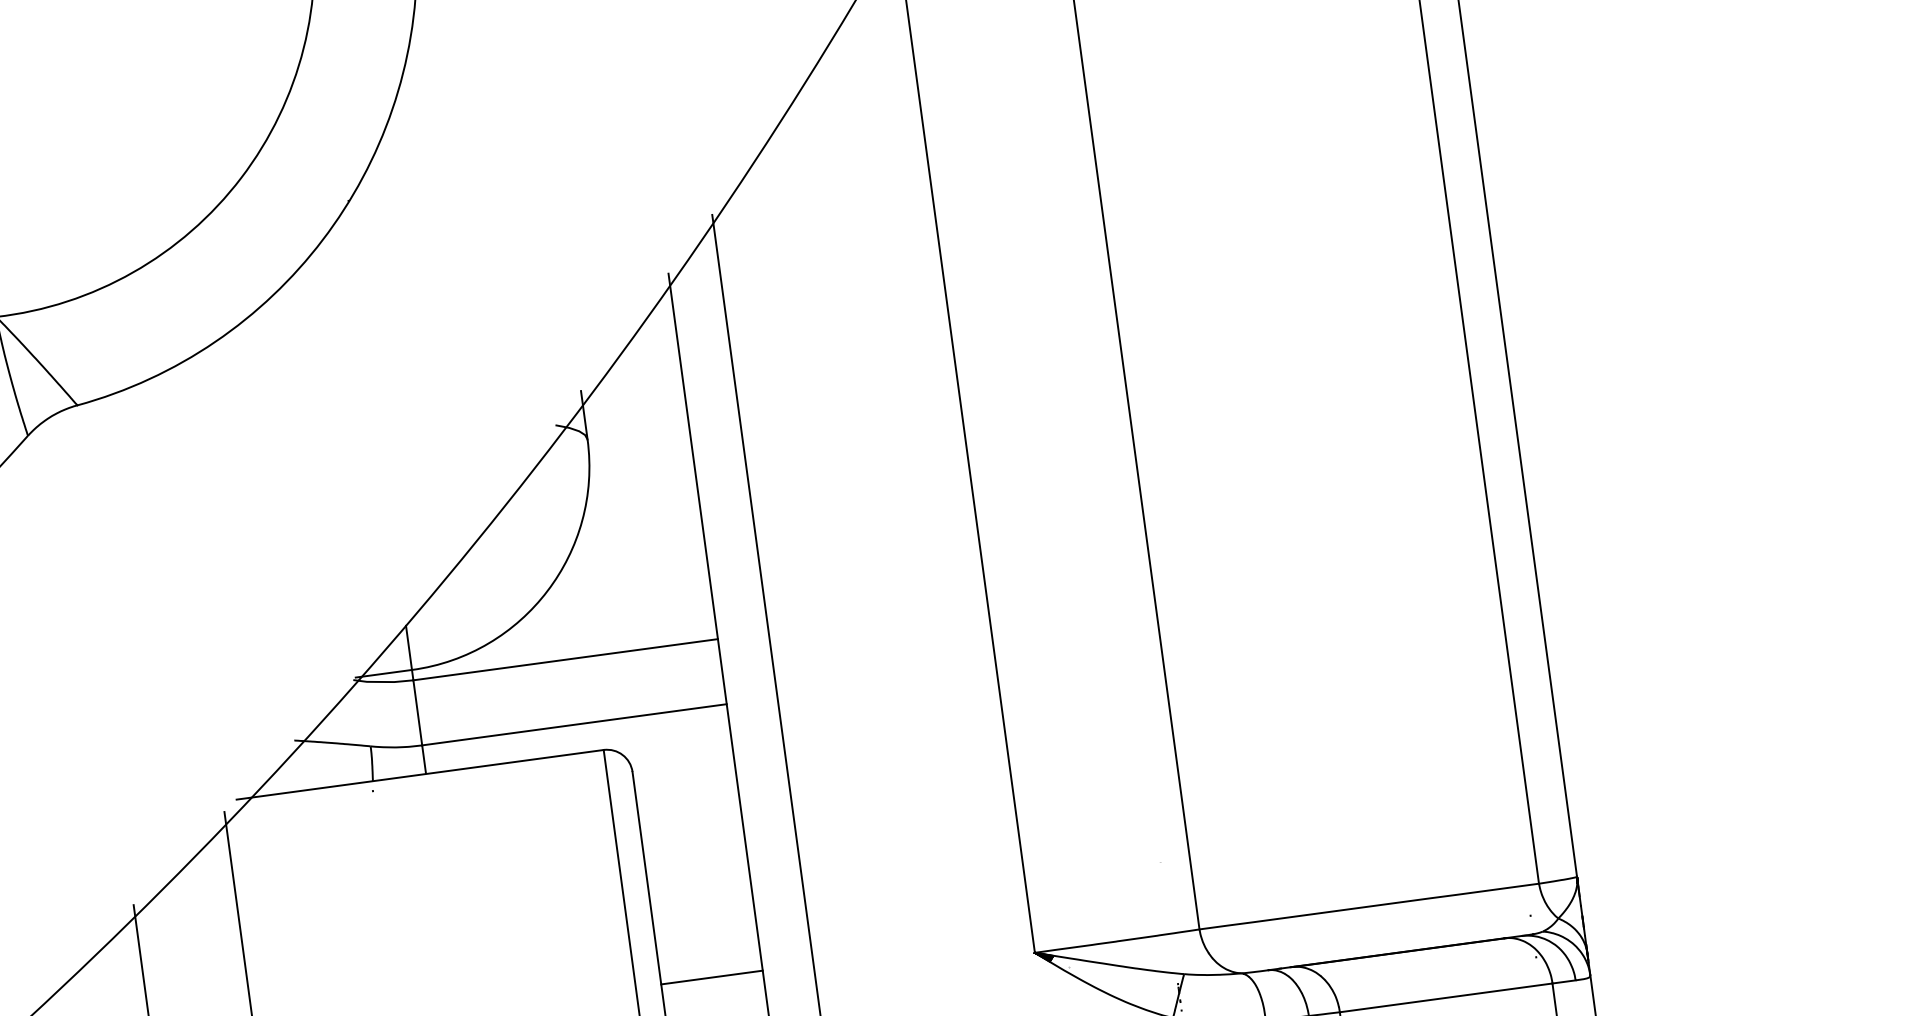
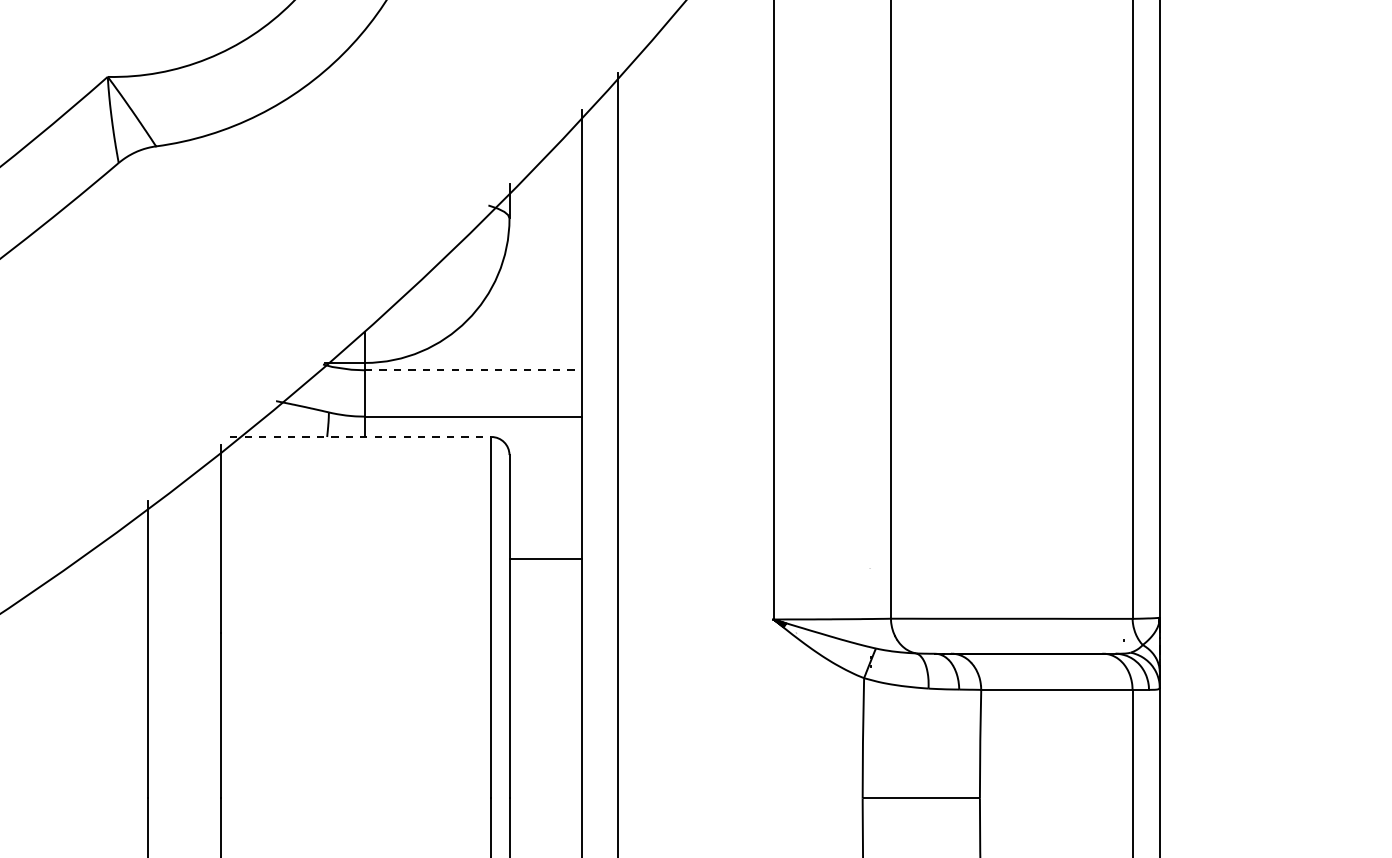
line: (565, 659) -> (473, 370), solid -> dashed
line: (419, 775) -> (360, 437), solid -> dashed
line: (711, 977) -> (545, 559), moved

